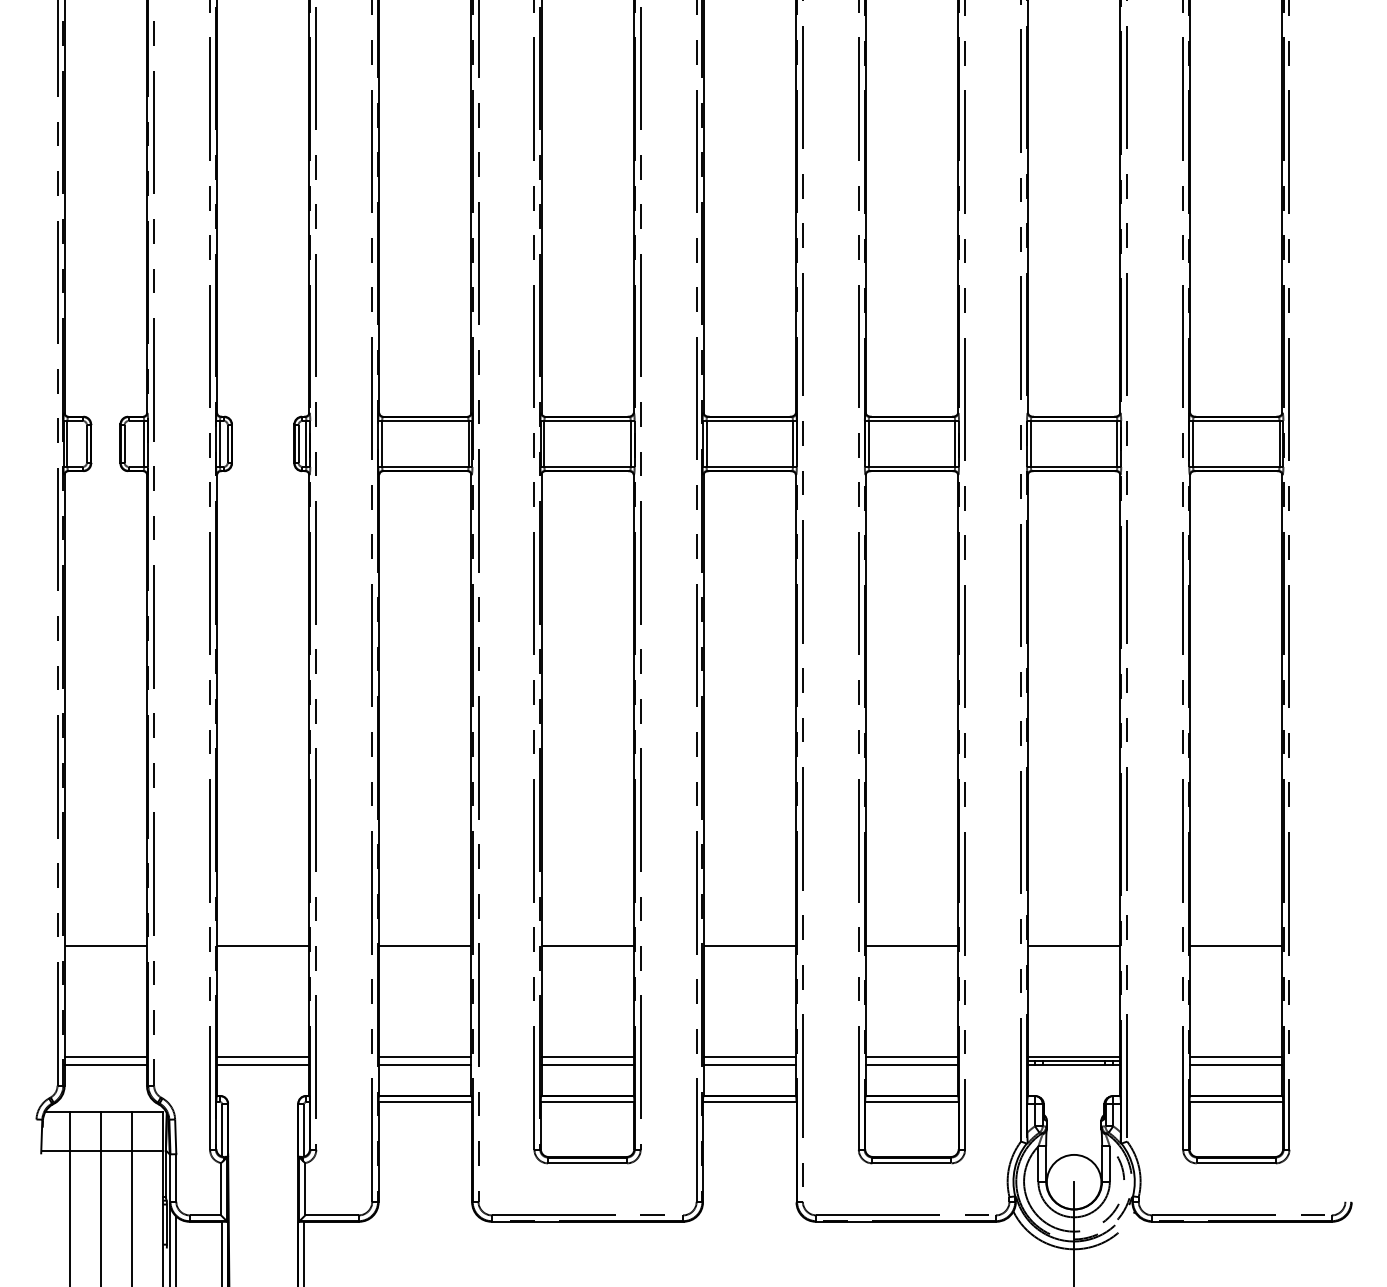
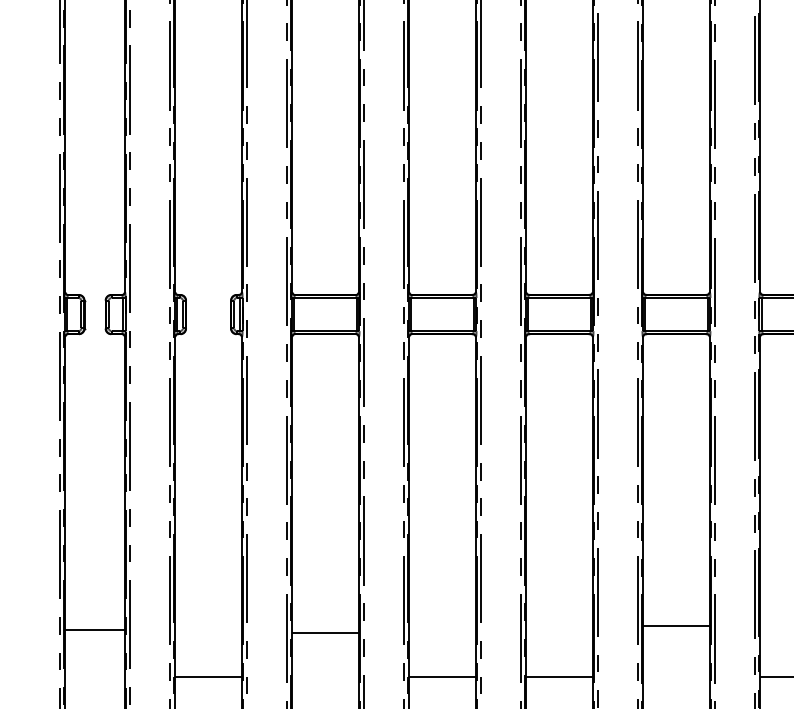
line: (105, 946) -> (94, 630), moved
line: (425, 946) -> (325, 633), moved
line: (911, 946) -> (676, 625), moved

